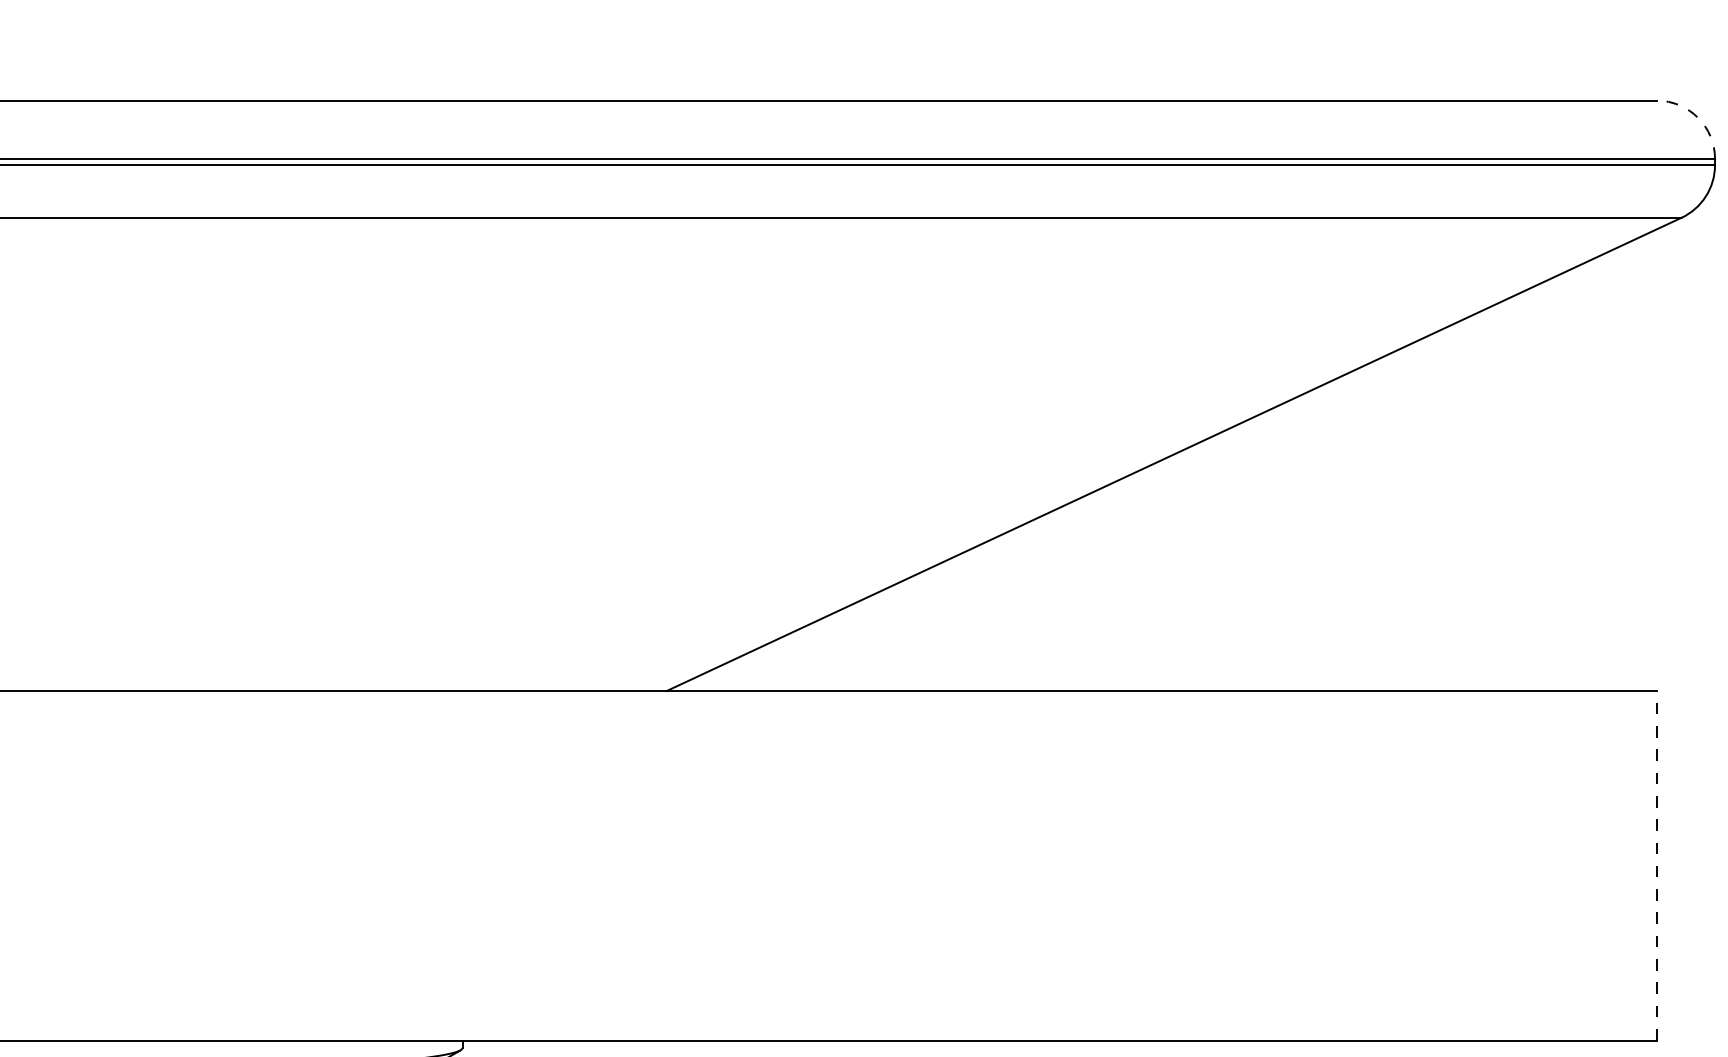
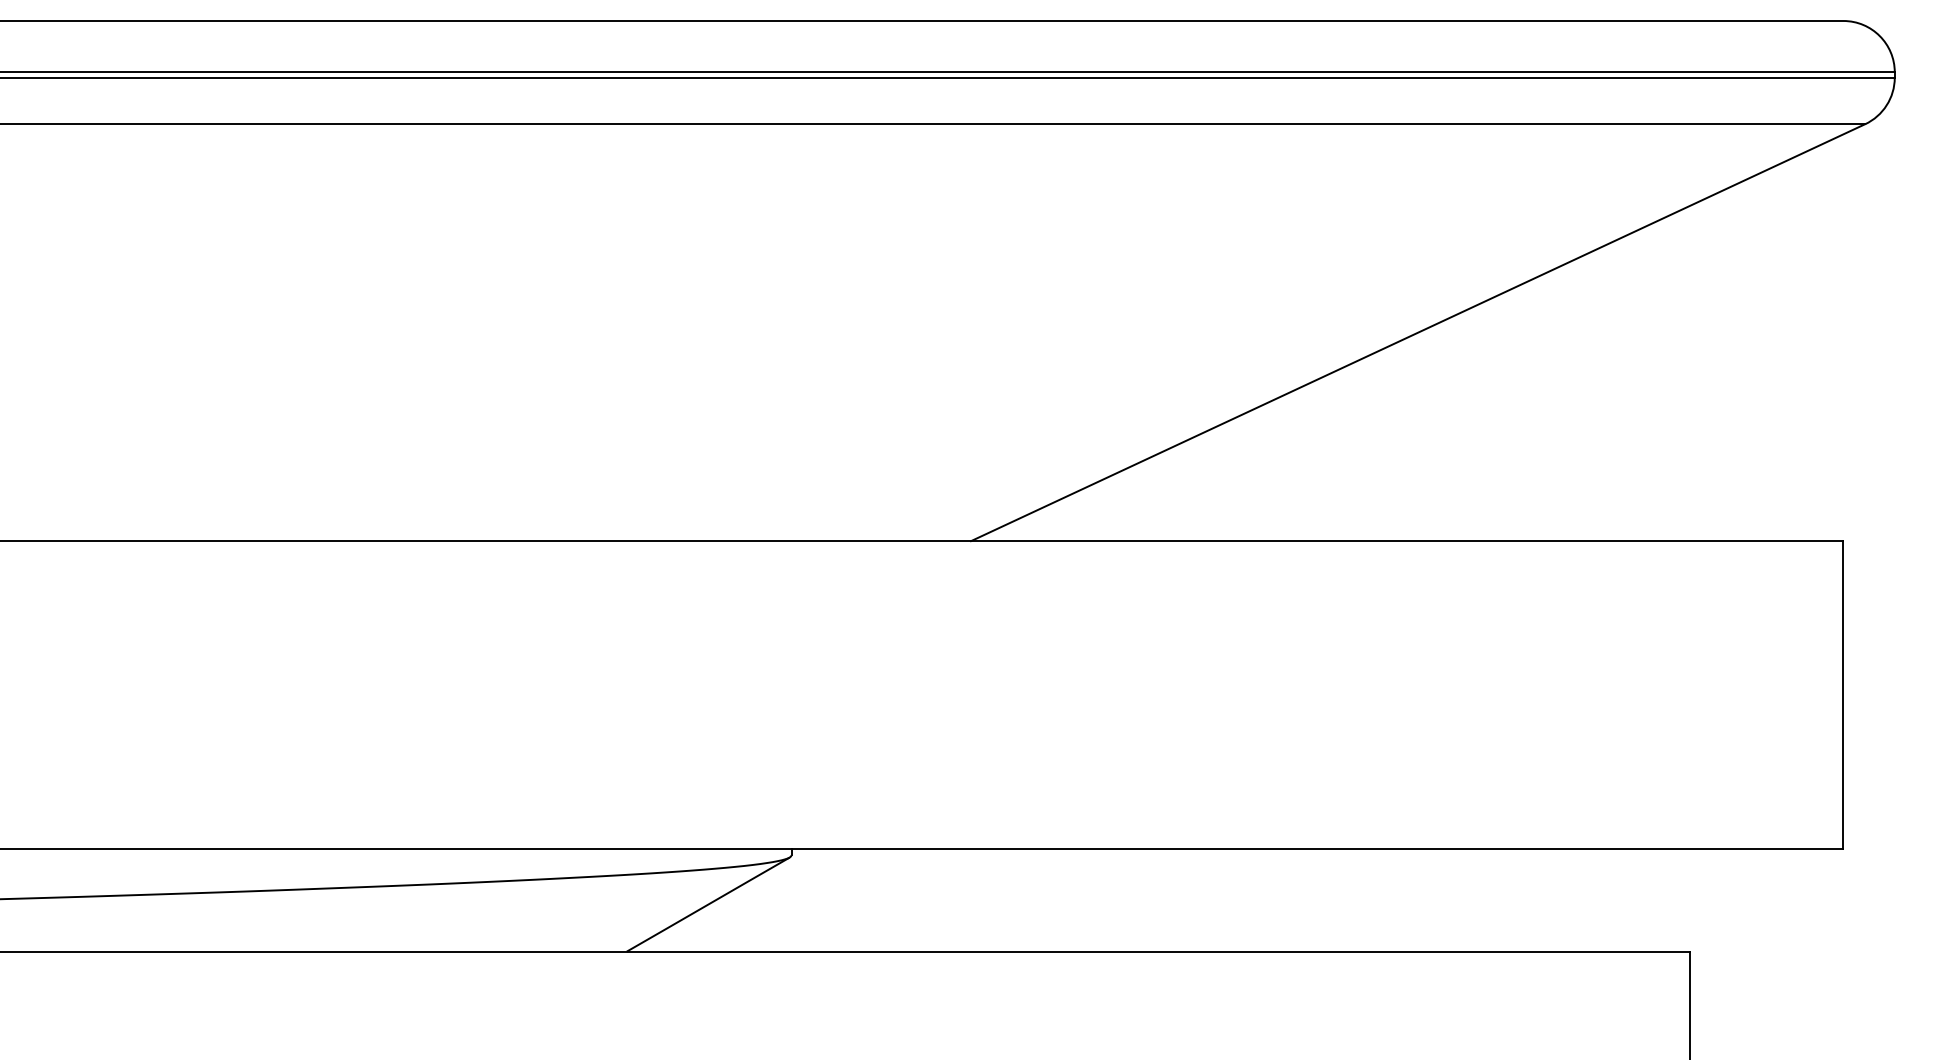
arc: (1697, 118) -> (1879, 36), dashed -> solid
line: (1656, 866) -> (1843, 695), dashed -> solid

